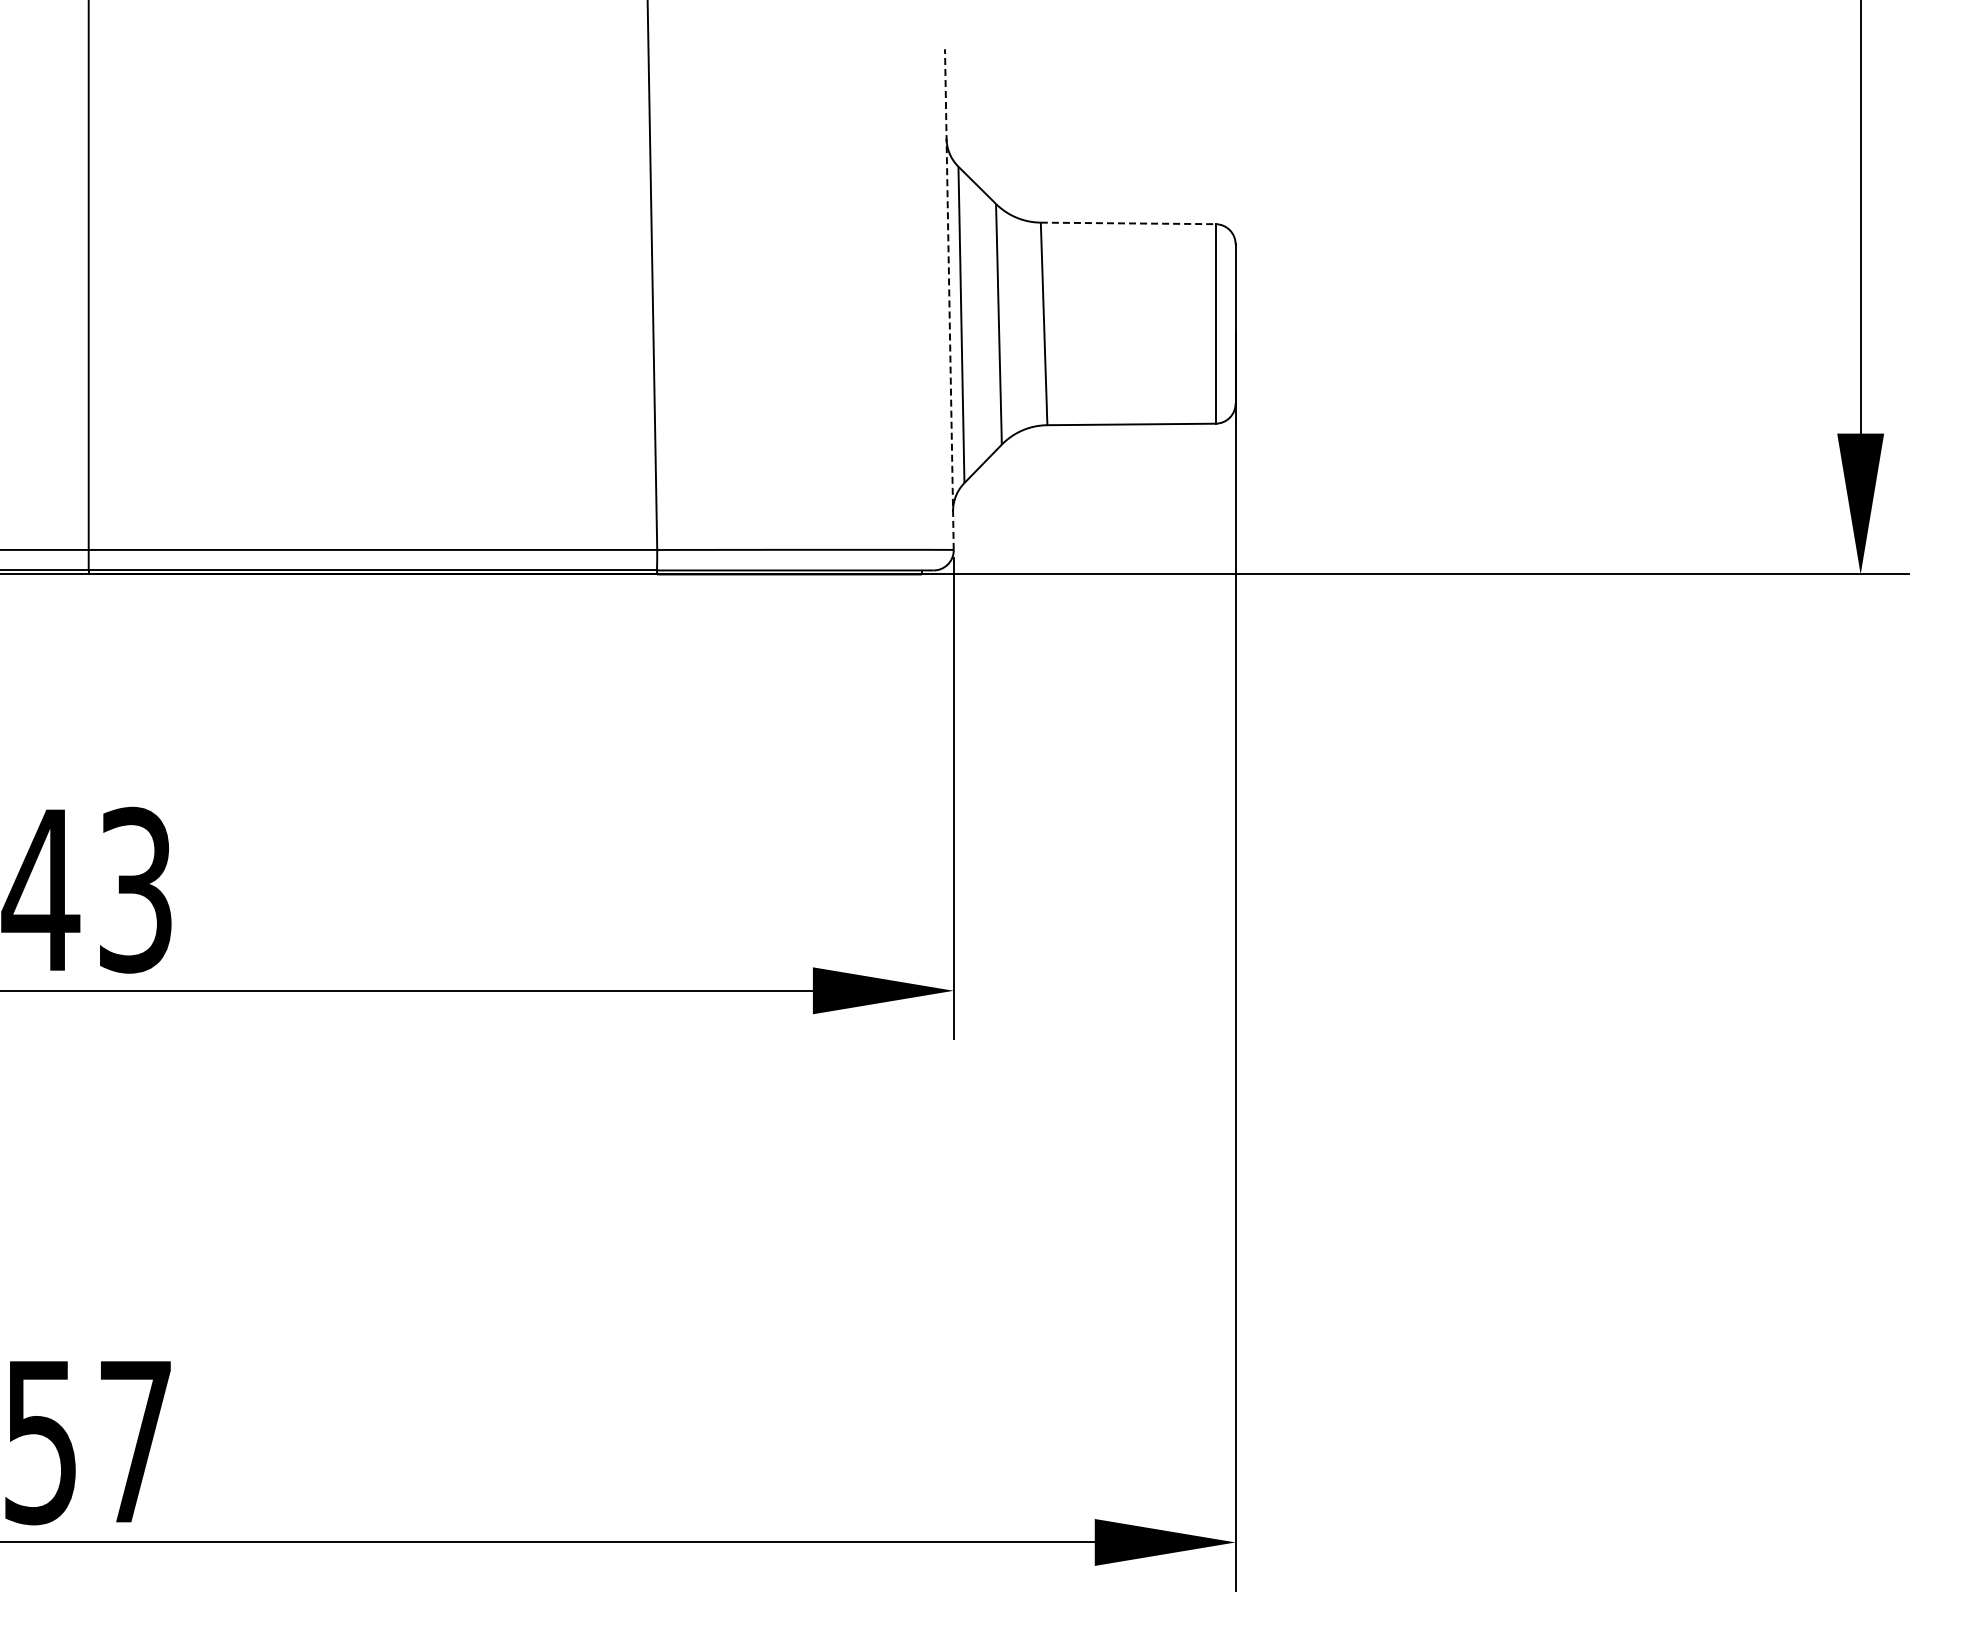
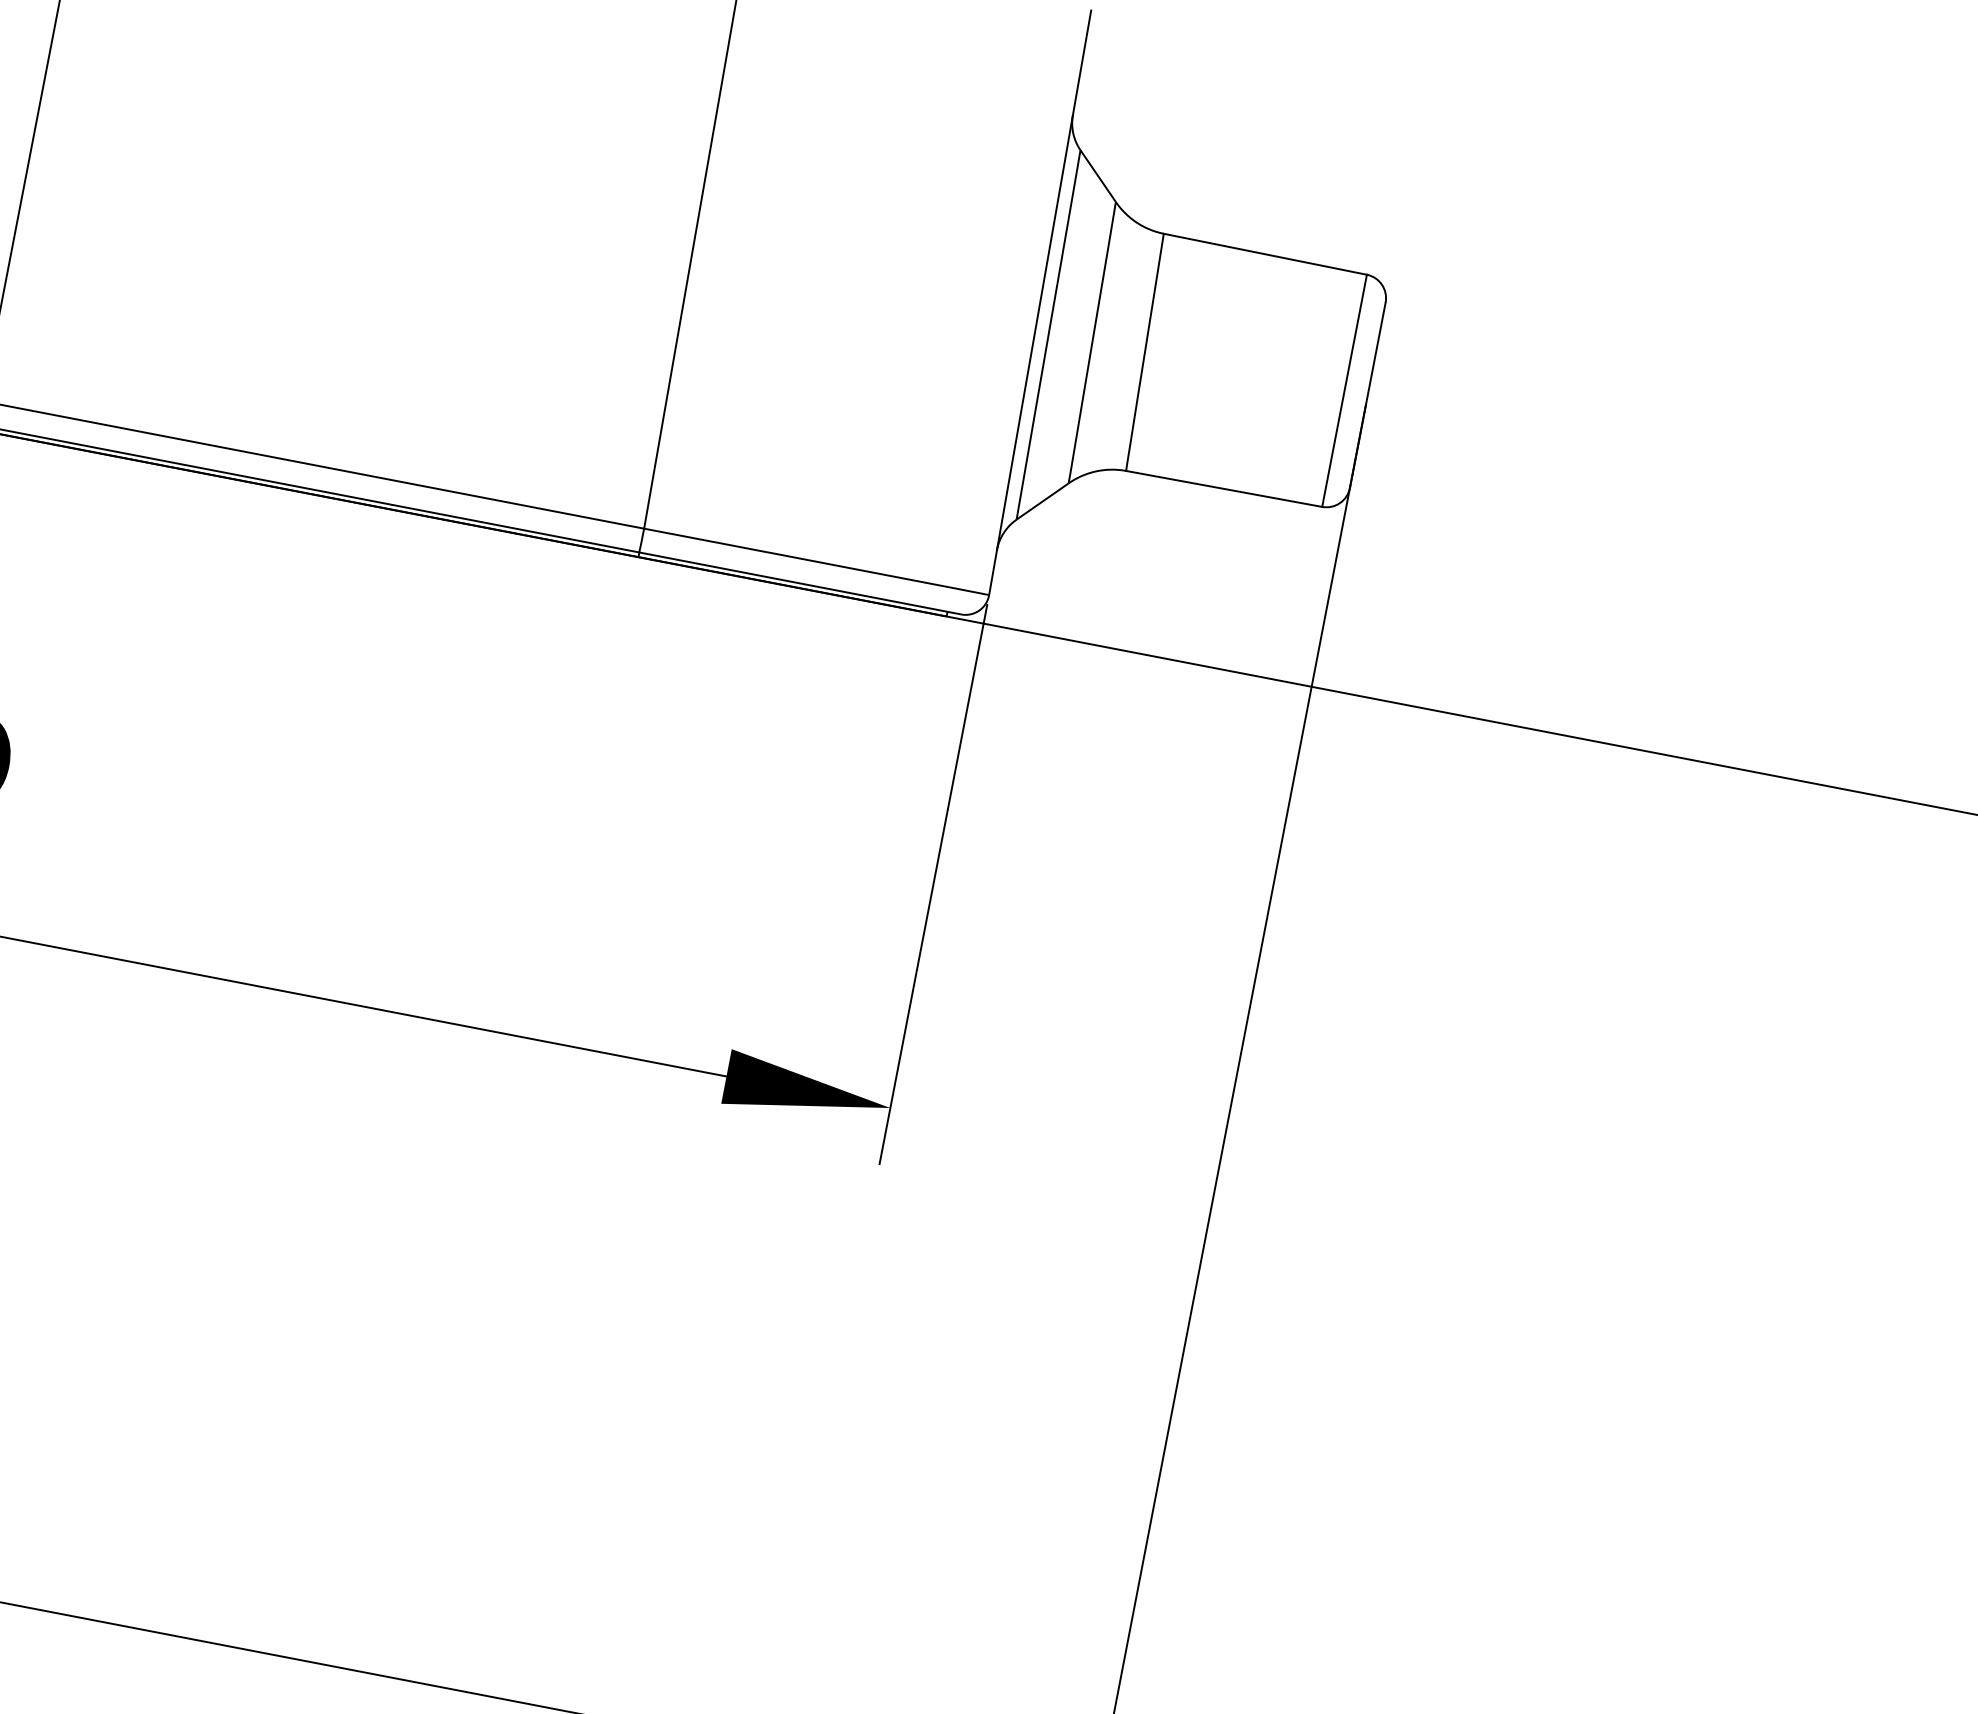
line: (1128, 223) -> (1265, 254), dashed -> solid
line: (949, 299) -> (1040, 302), dashed -> solid

